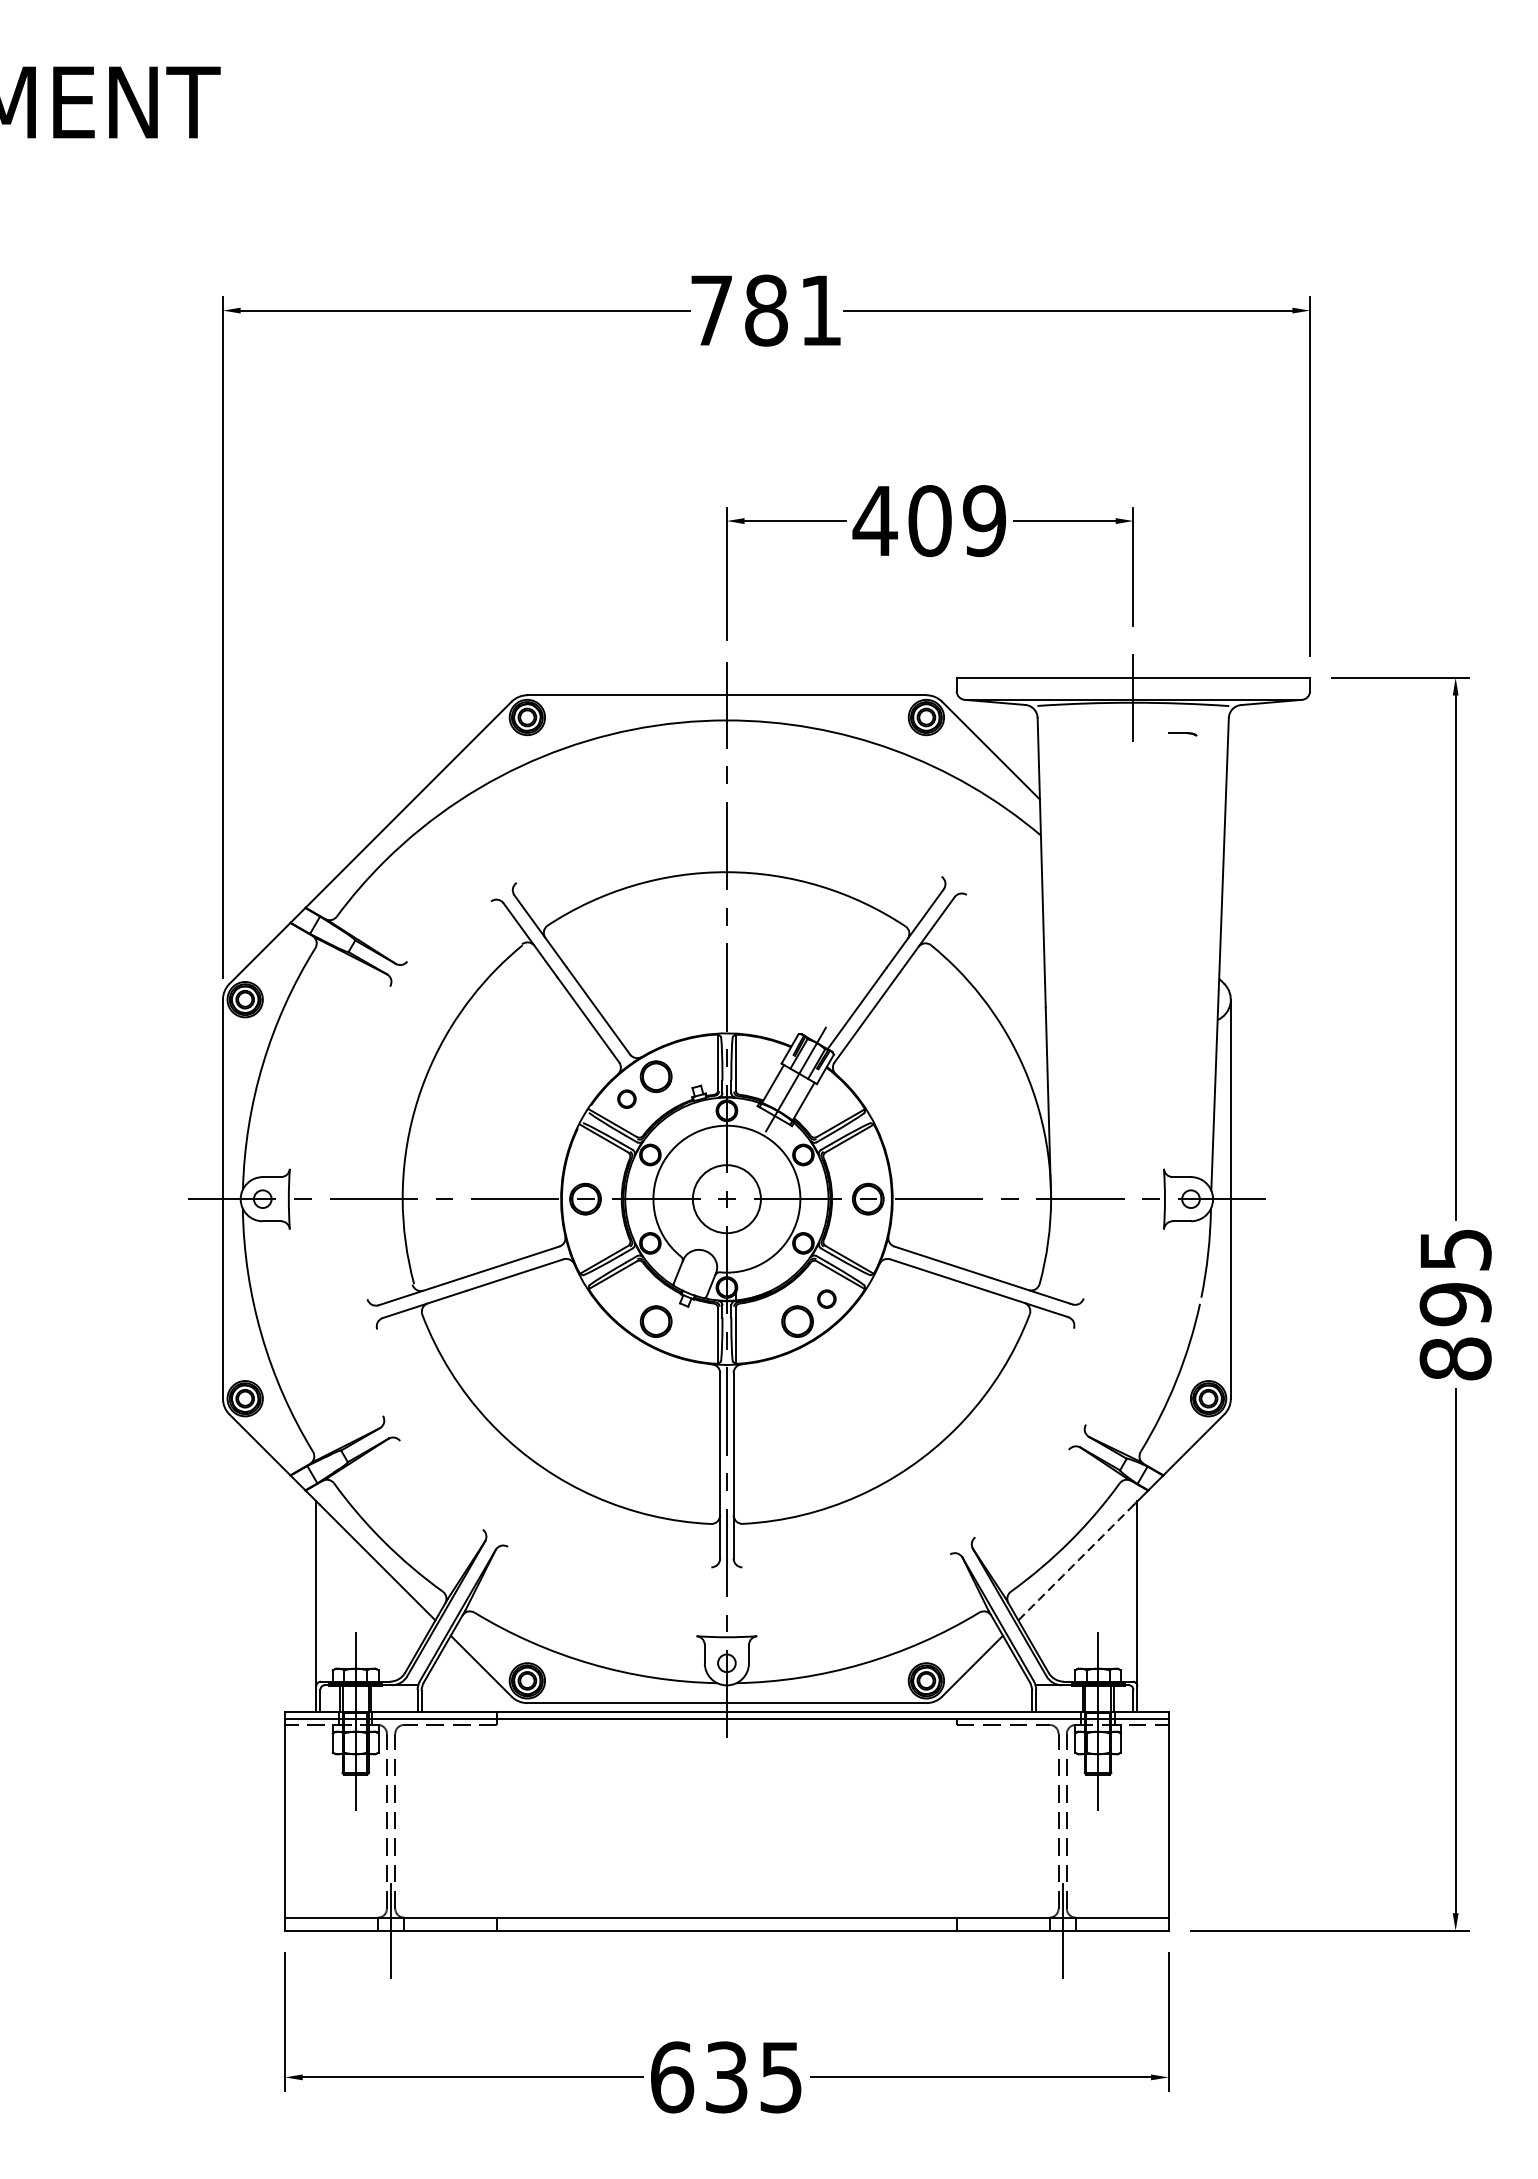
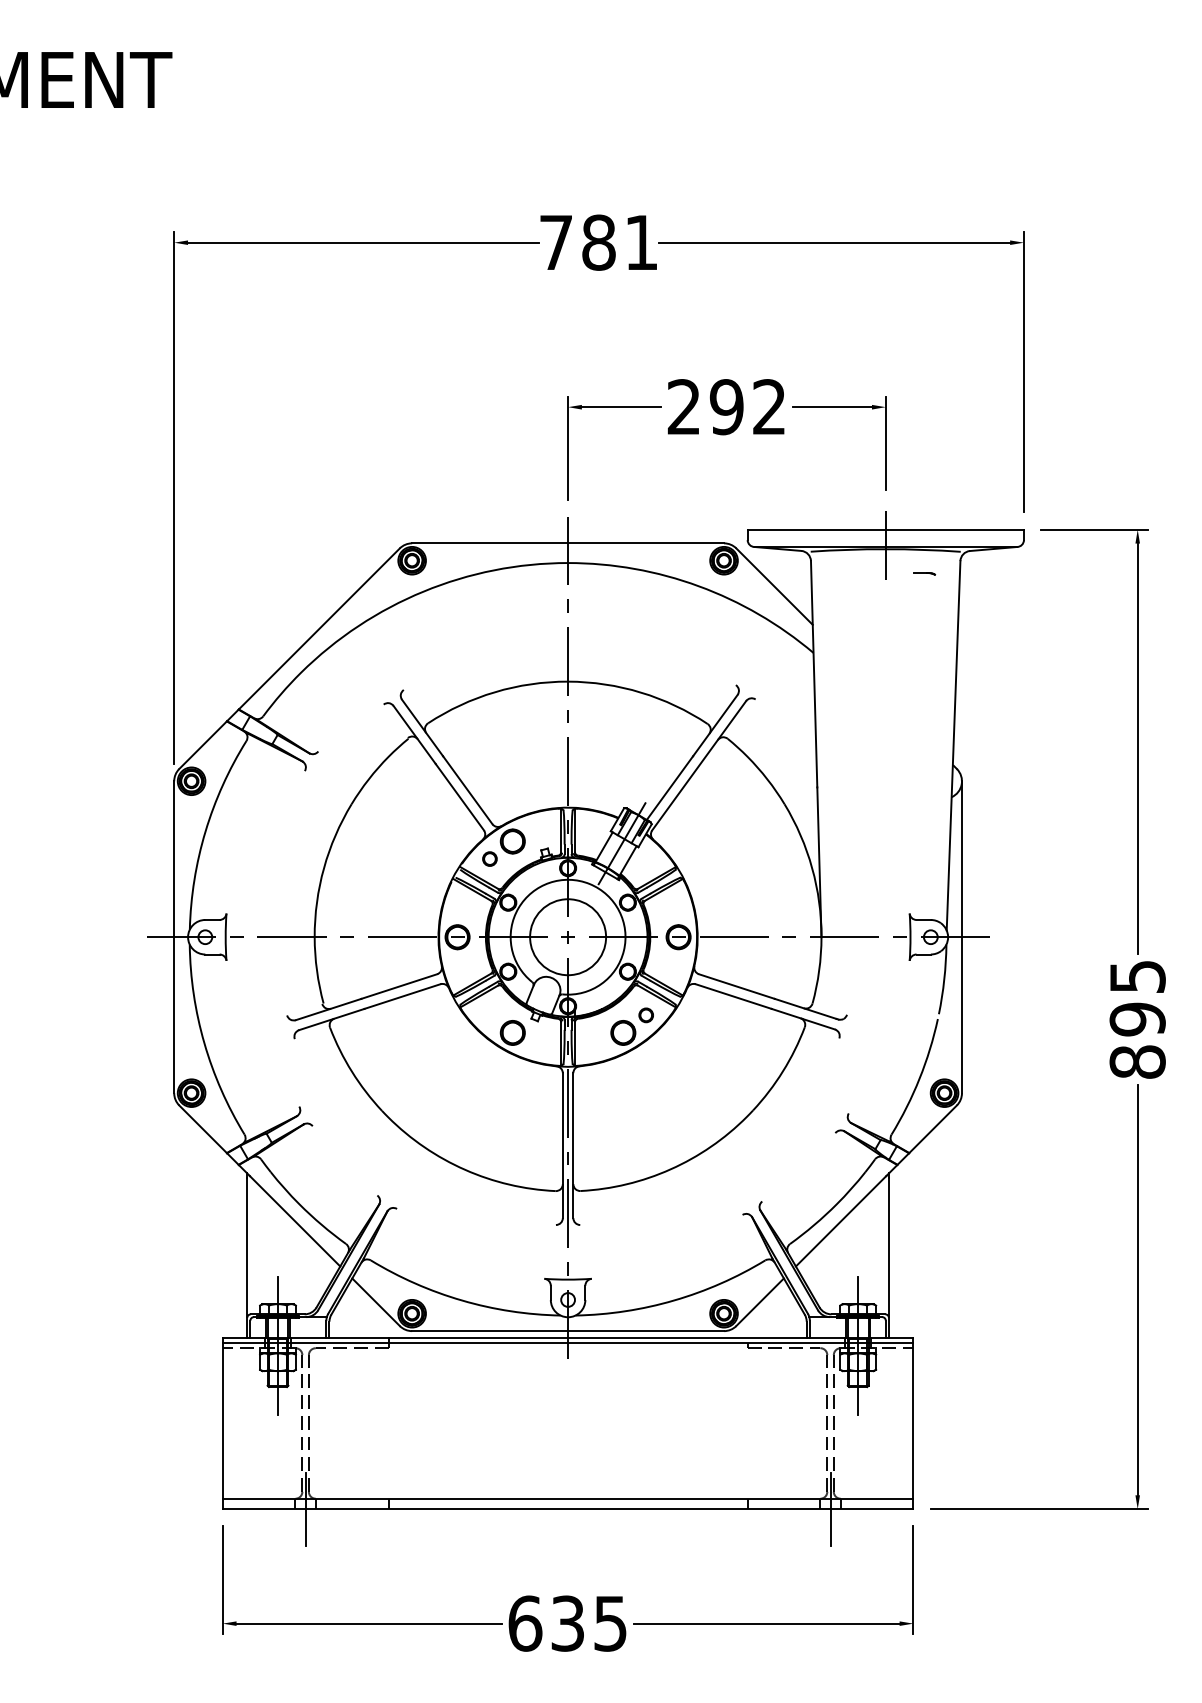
text: (929, 521) -> (726, 407), 409 -> 292
circle: (727, 1199) -> (568, 937), size x1.43
line: (1076, 1562) -> (841, 1221), dashed -> solid

